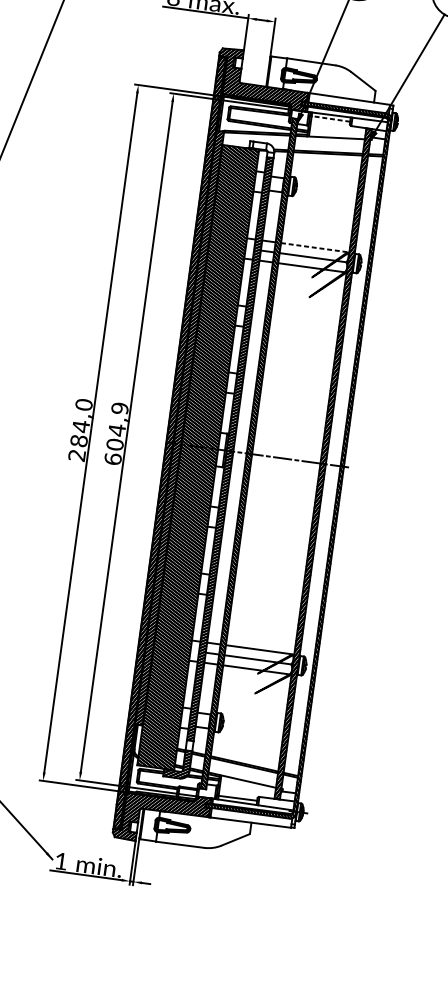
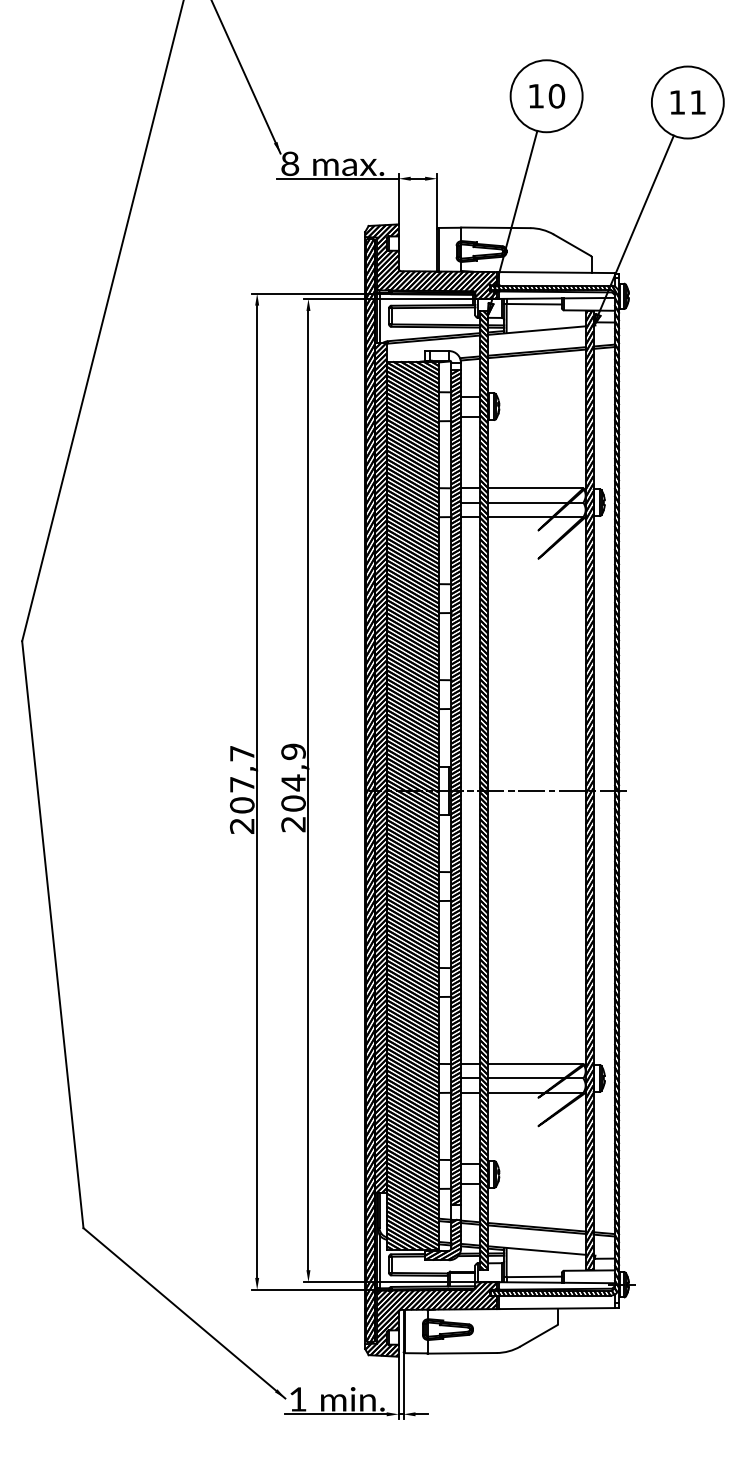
line: (331, 119) -> (534, 304), dashed -> solid
line: (314, 247) -> (535, 488), dashed -> solid
text: (81, 422) -> (242, 779), 284,0 -> 207,7
text: (113, 459) -> (293, 824), 604,9 -> 204,9

